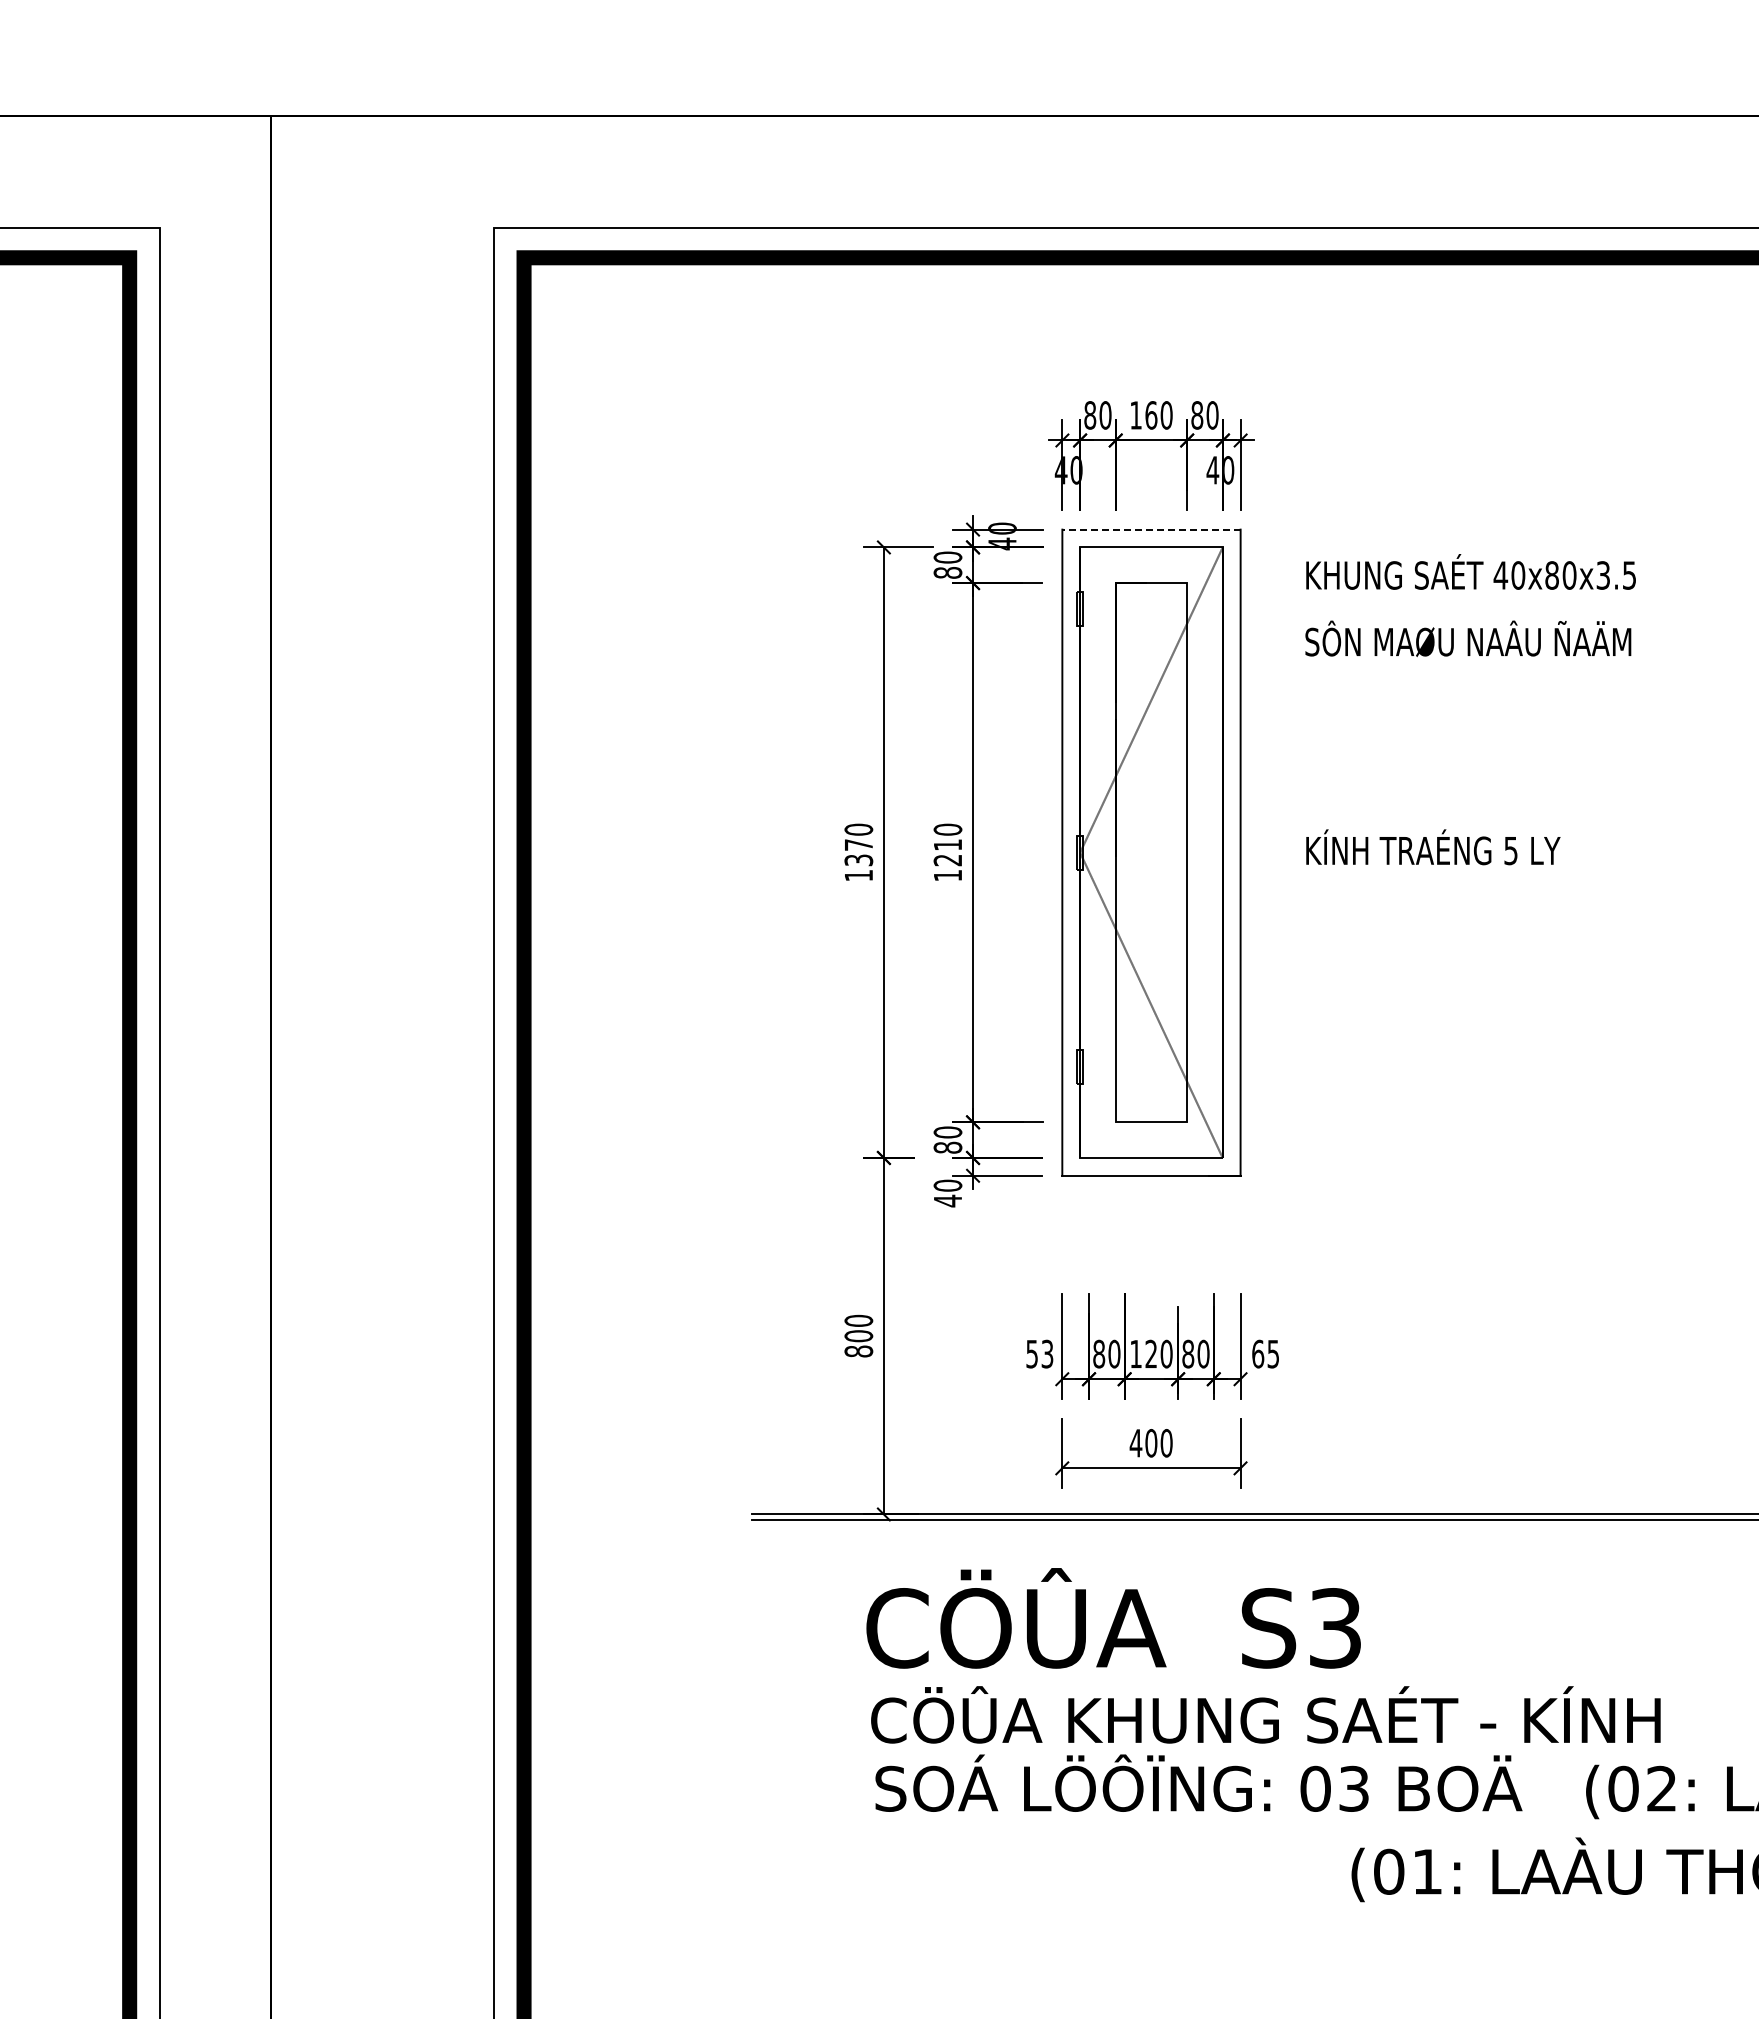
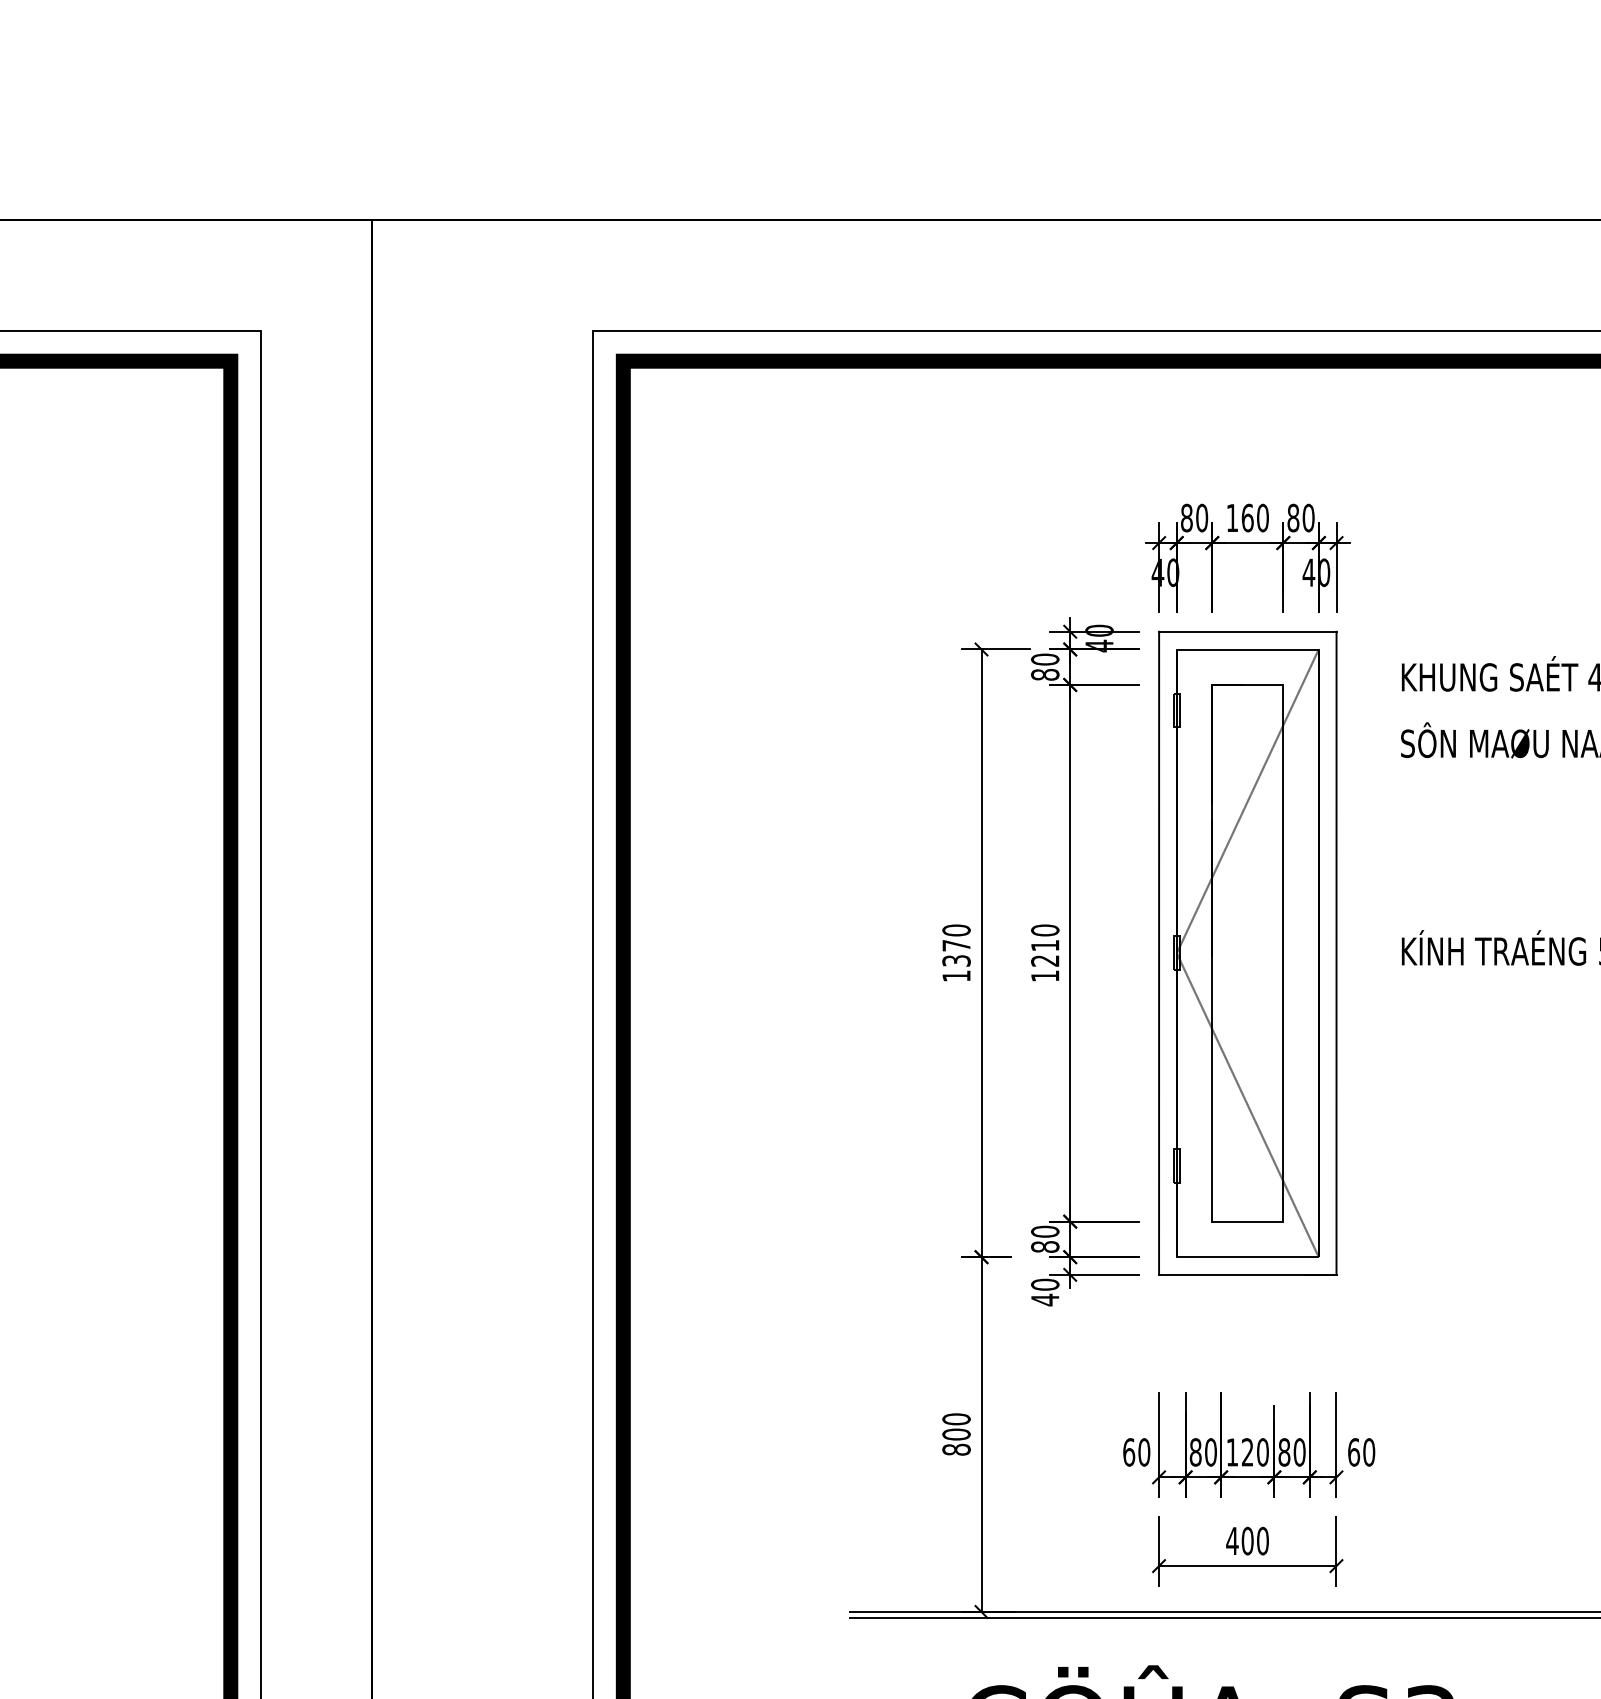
line: (1151, 529) -> (1247, 631), dashed -> solid
text: (1039, 1353) -> (1136, 1451), 53 -> 60
text: (1273, 1353) -> (1369, 1451), 65 -> 60

